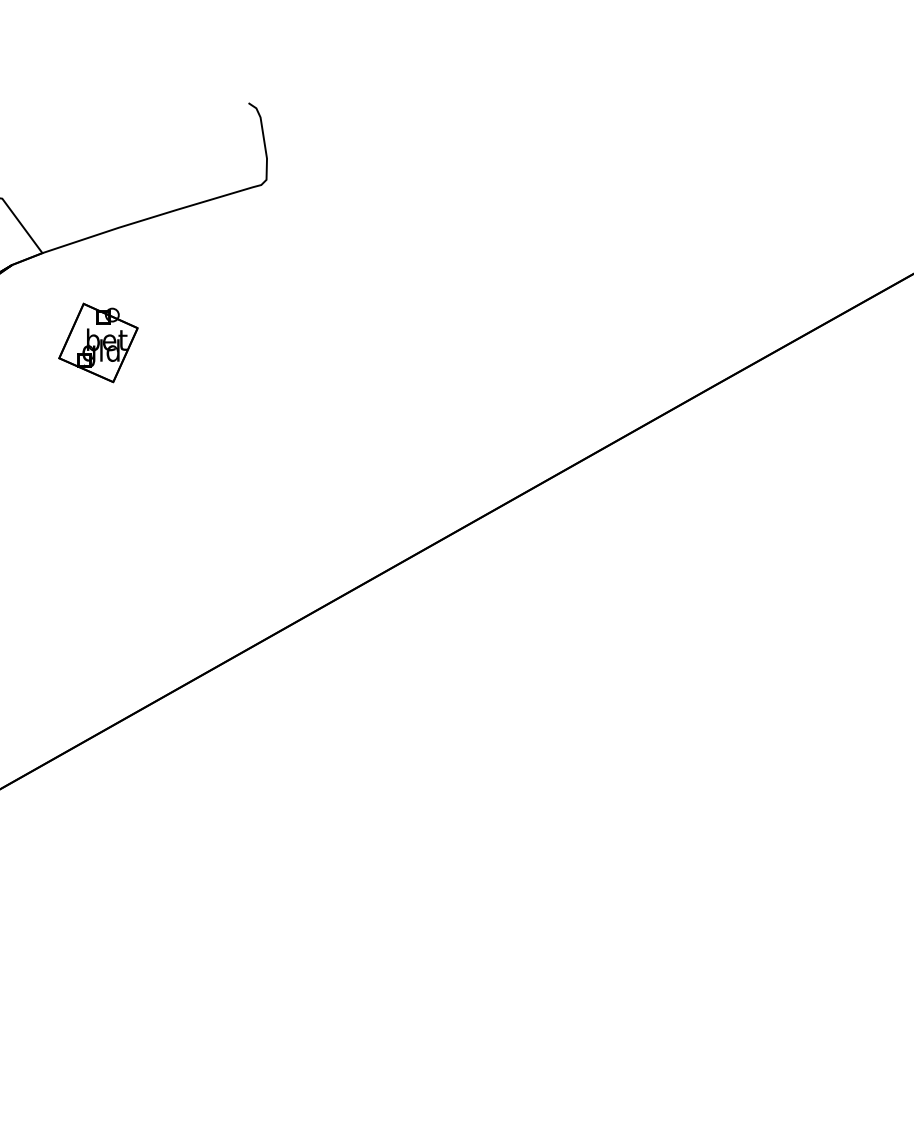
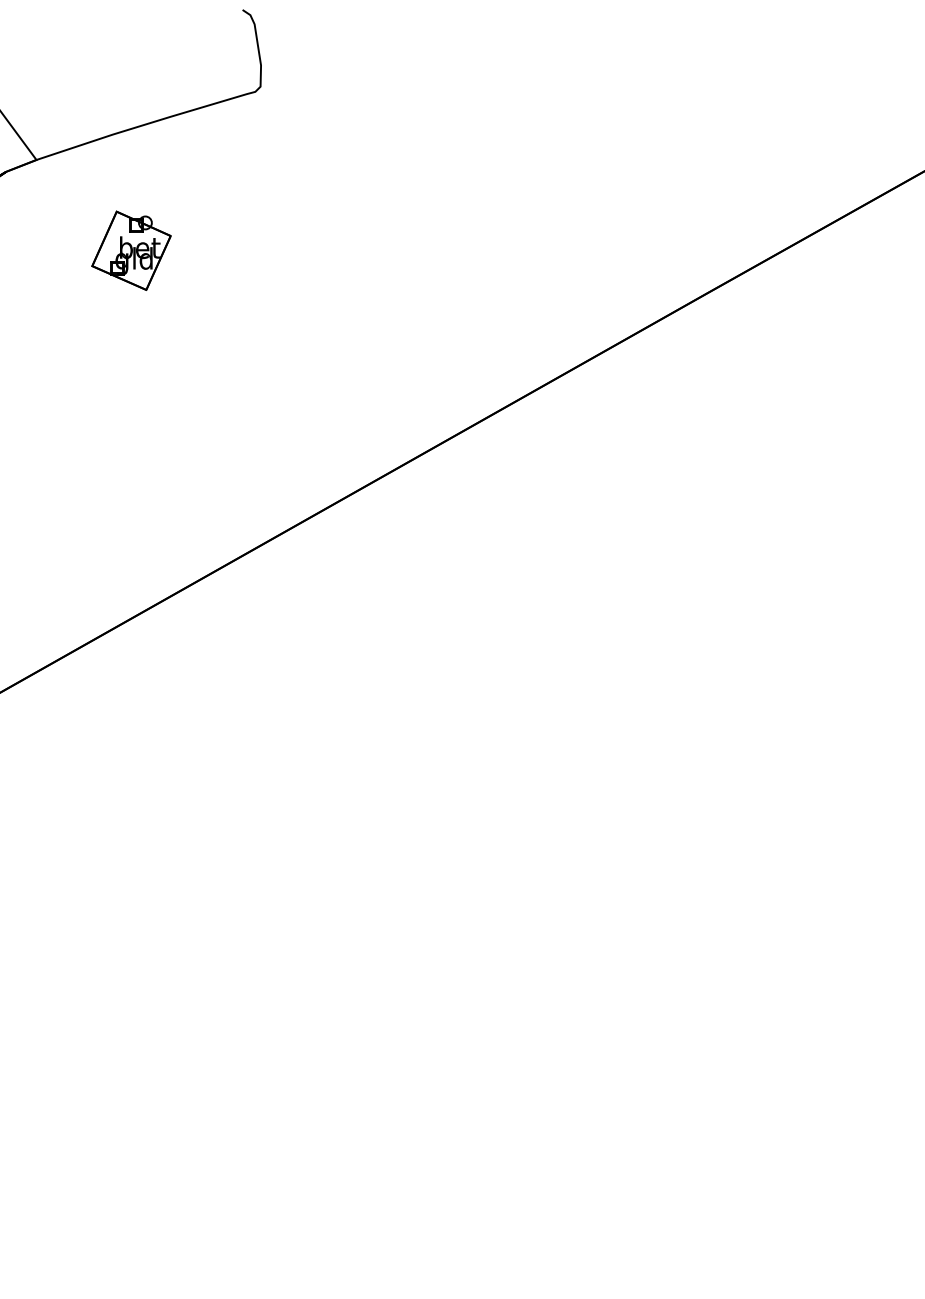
part: (98, 342) -> (131, 250), moved

